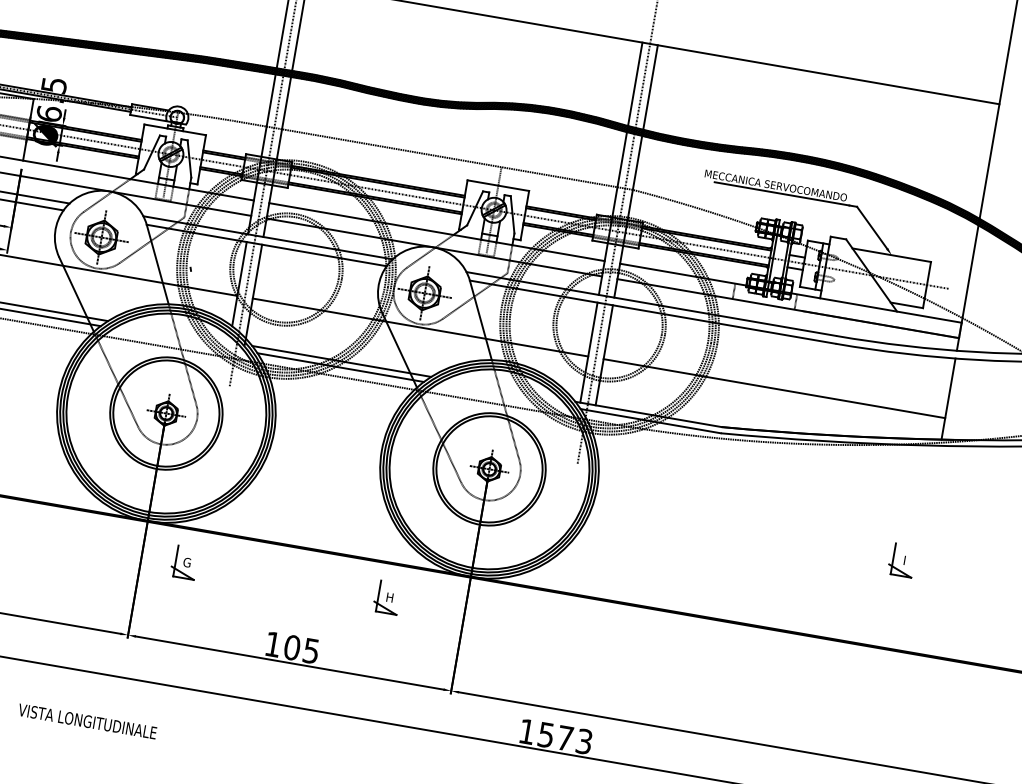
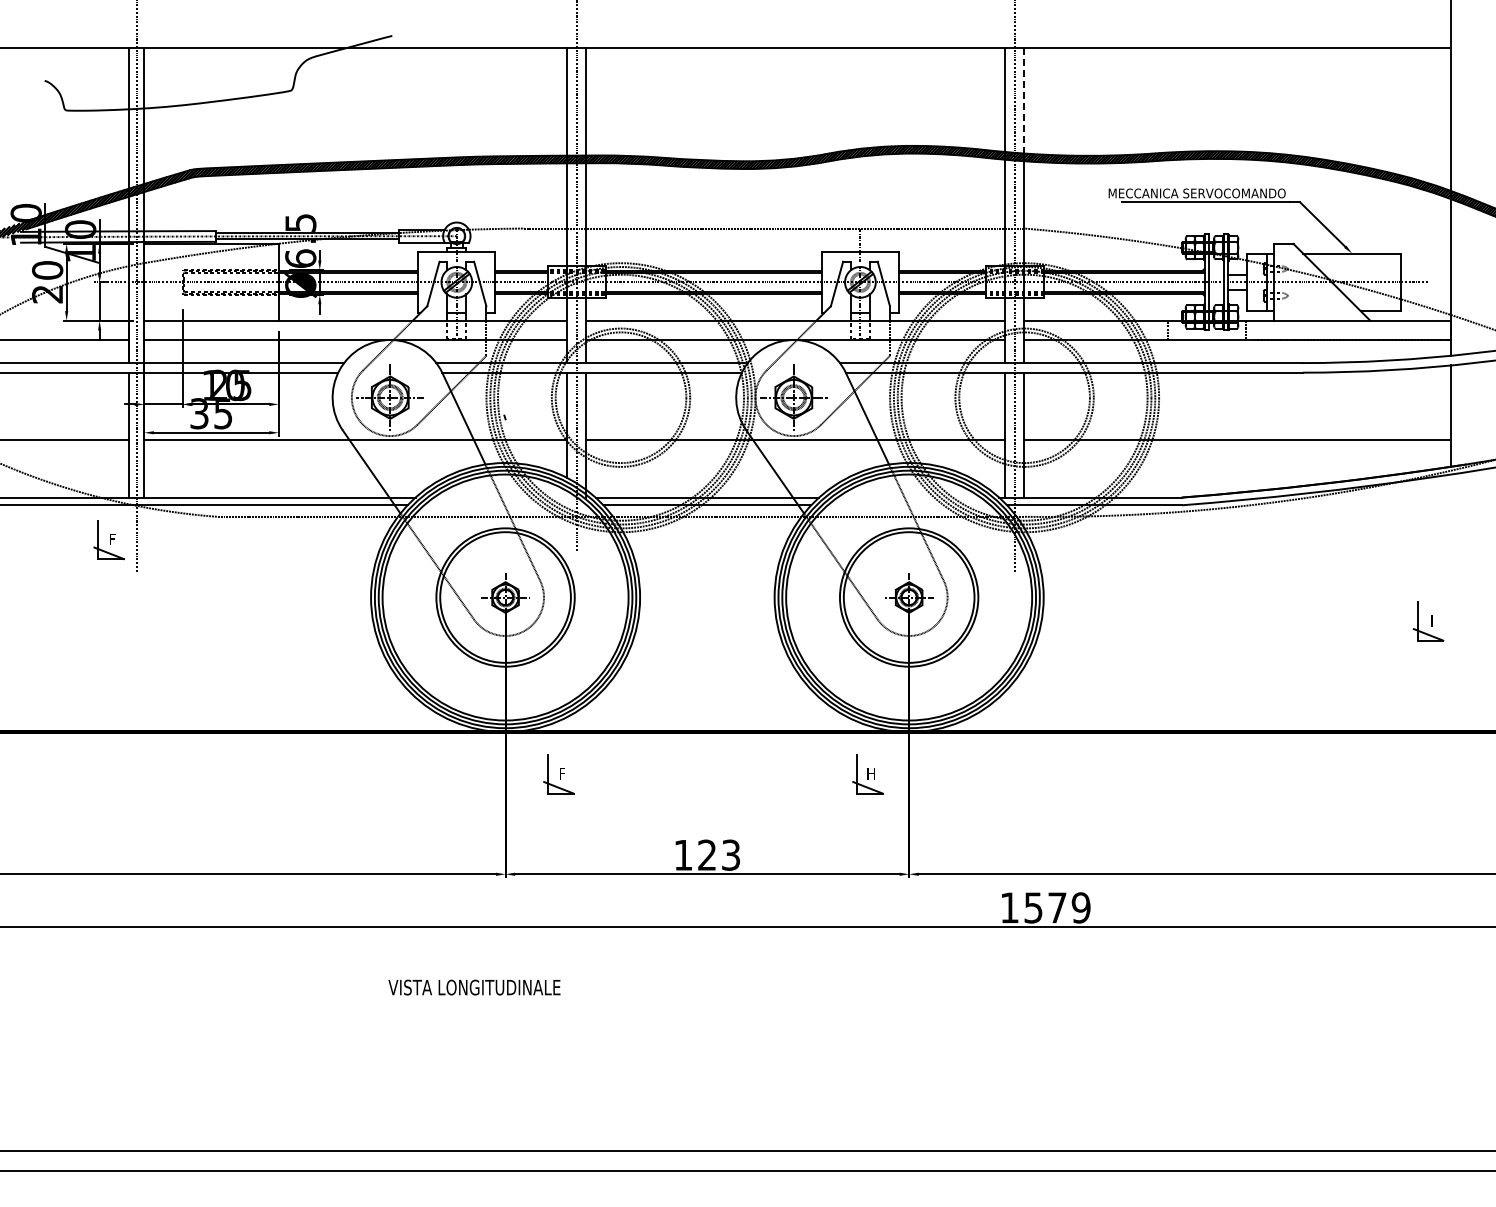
line: (650, 87) -> (1024, 100), solid -> dashed
text: (186, 562) -> (561, 773), G -> F
part: (386, 597) -> (867, 774), moved
text: (302, 648) -> (719, 854), 105 -> 123
text: (583, 741) -> (1080, 907), 1573 -> 1579

